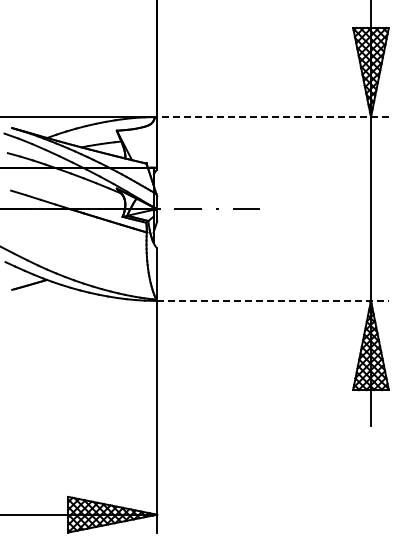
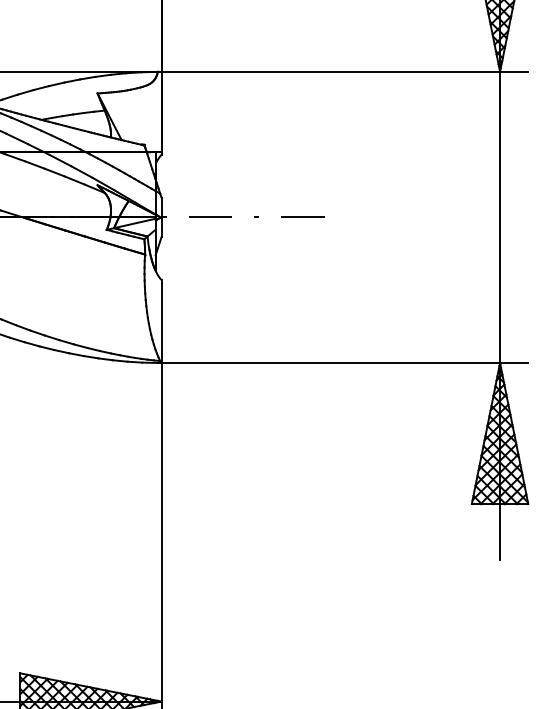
line: (273, 117) -> (345, 72), dashed -> solid
line: (273, 300) -> (345, 362), dashed -> solid

